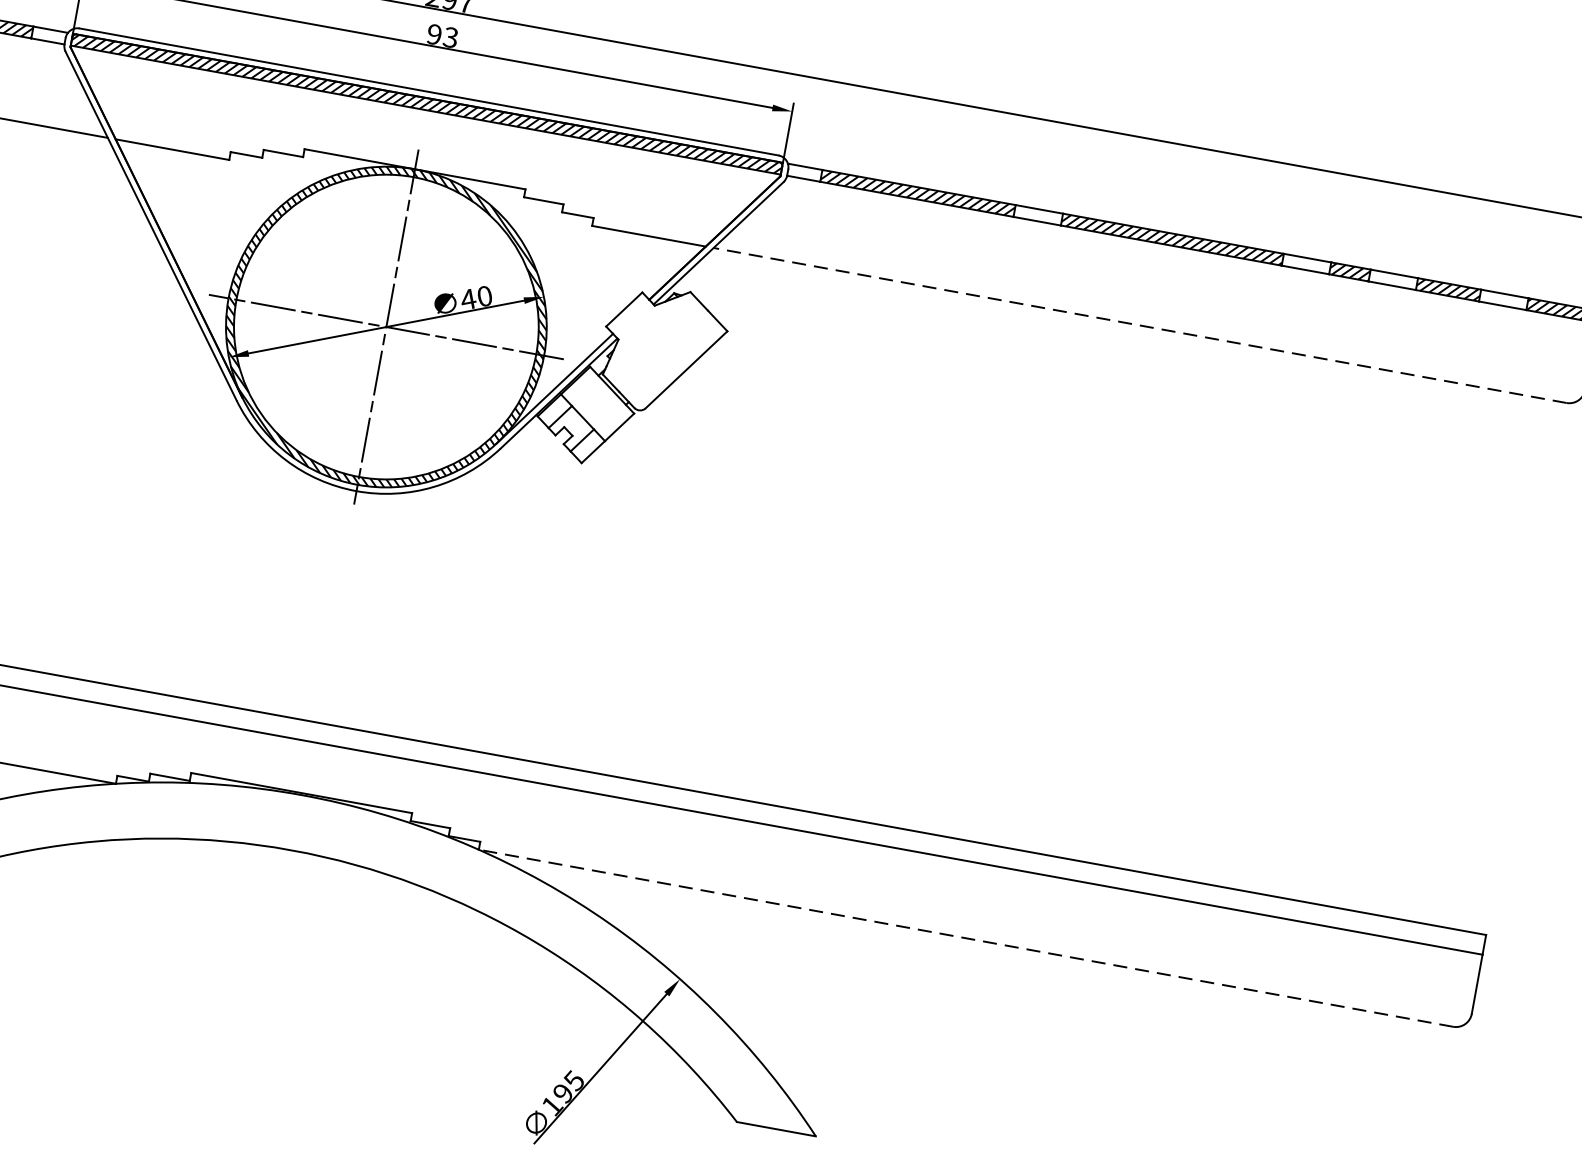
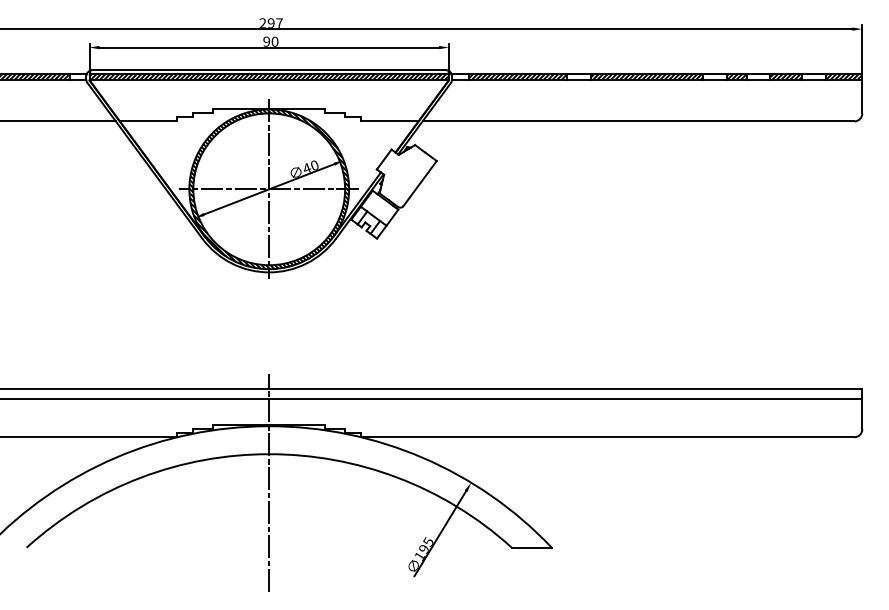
text: (449, 36) -> (274, 41), 93 -> 90
line: (1140, 325) -> (638, 121), dashed -> solid
line: (281, 906) -> (269, 482), added
line: (965, 938) -> (607, 437), dashed -> solid

